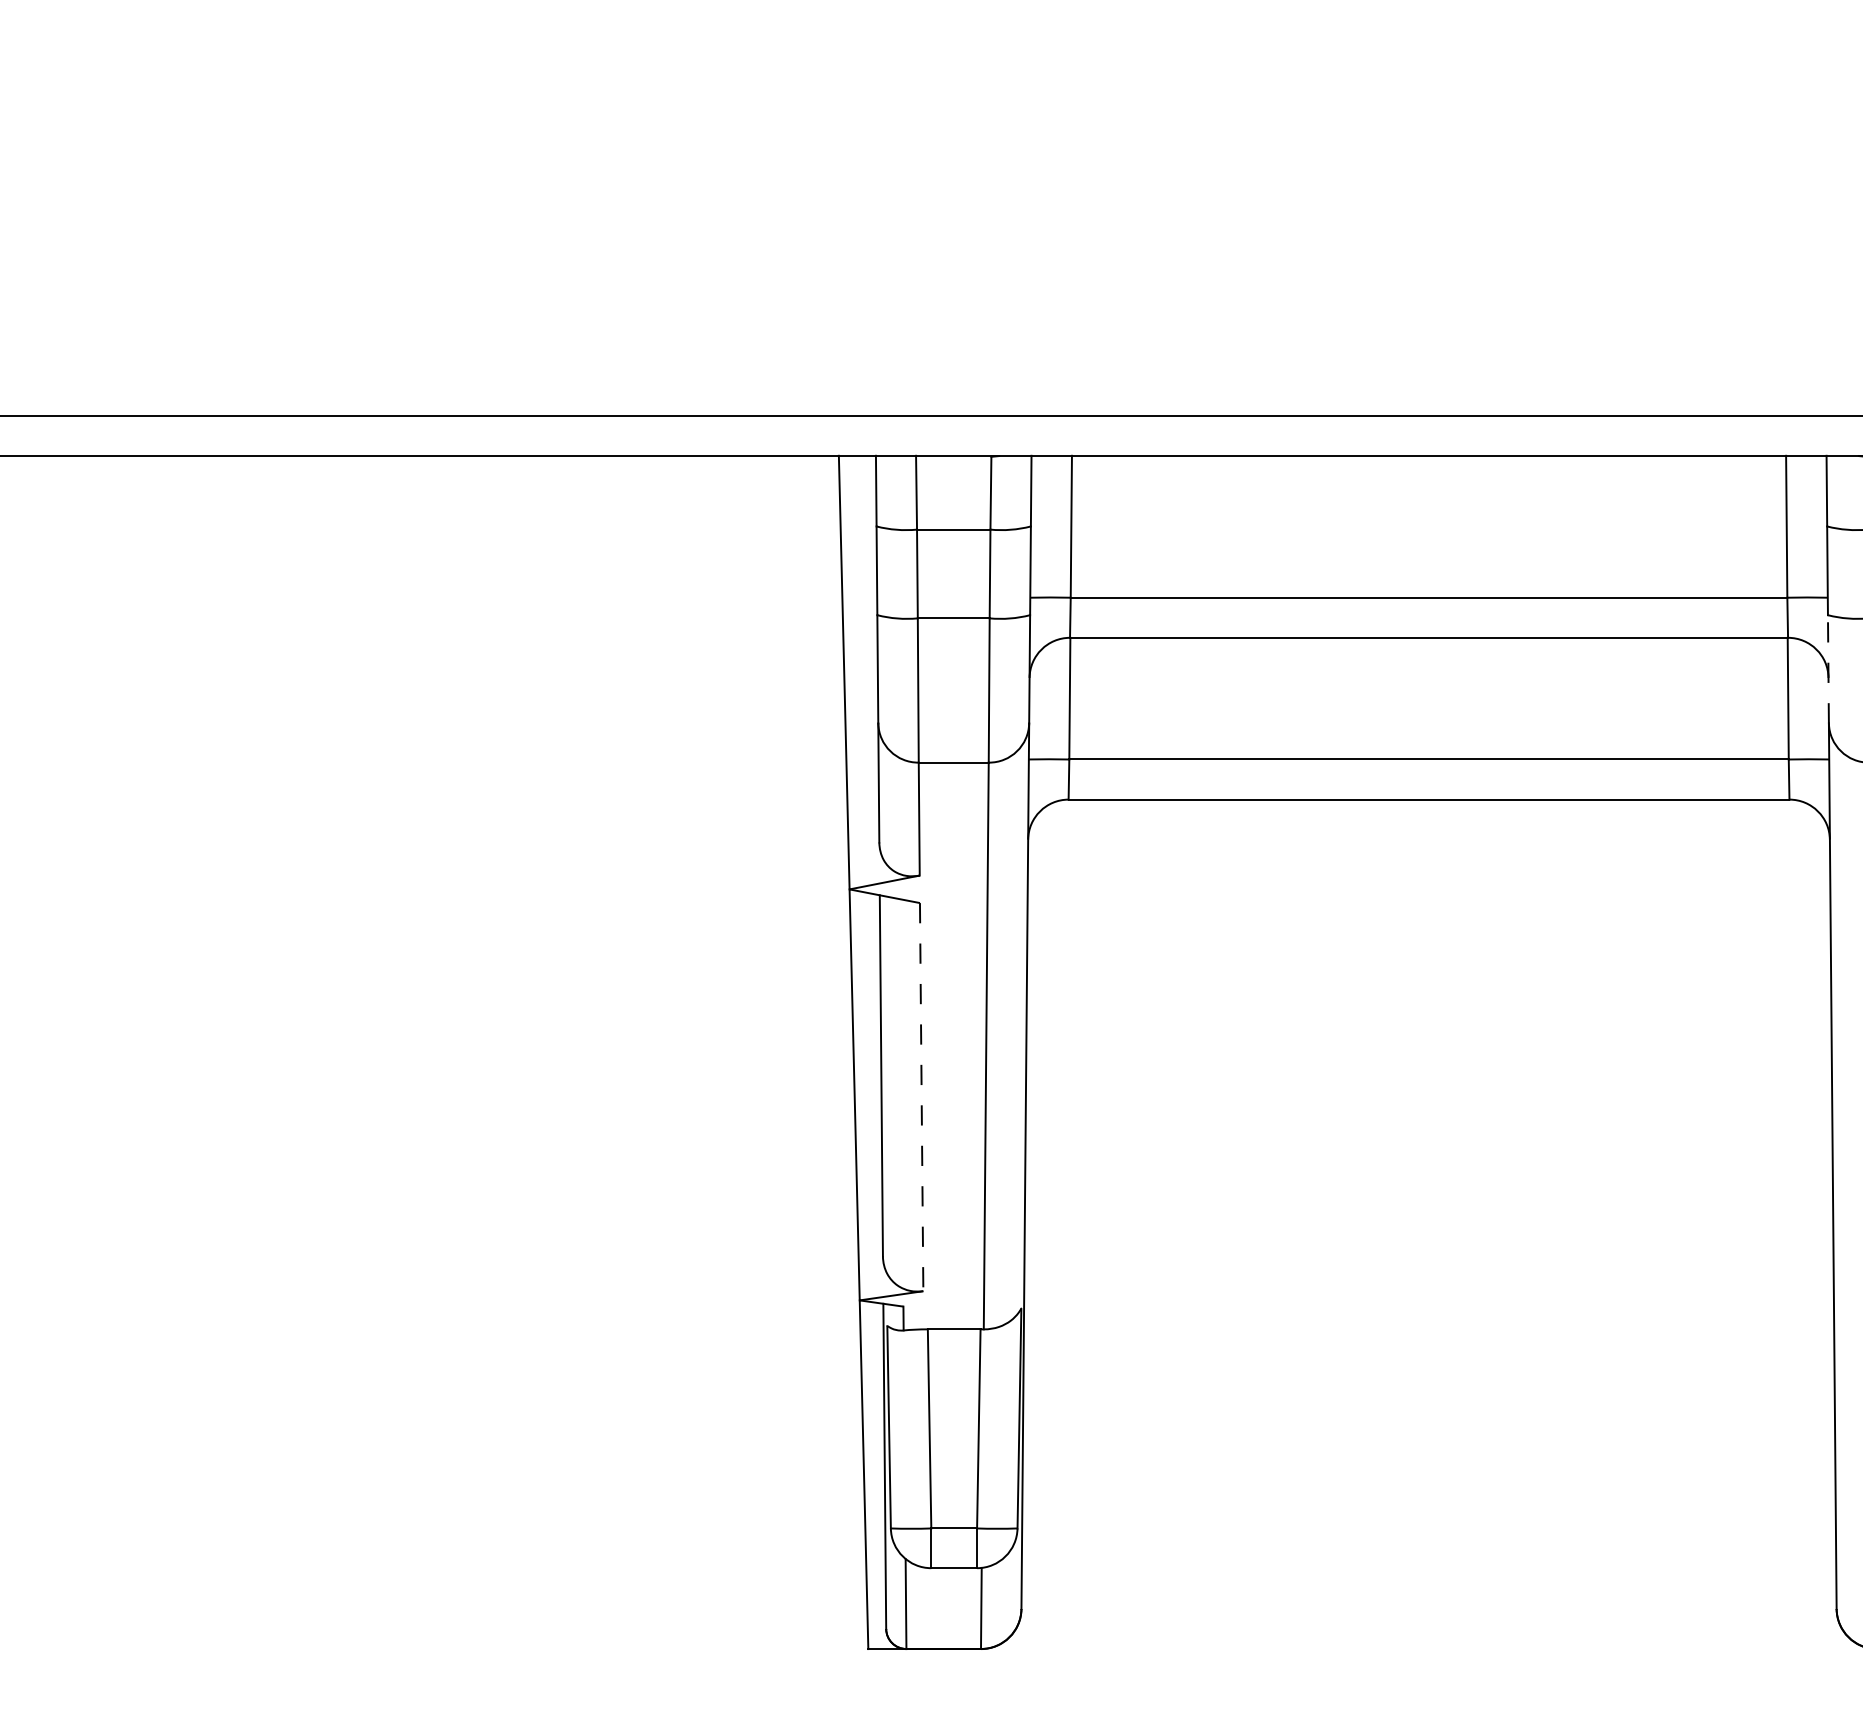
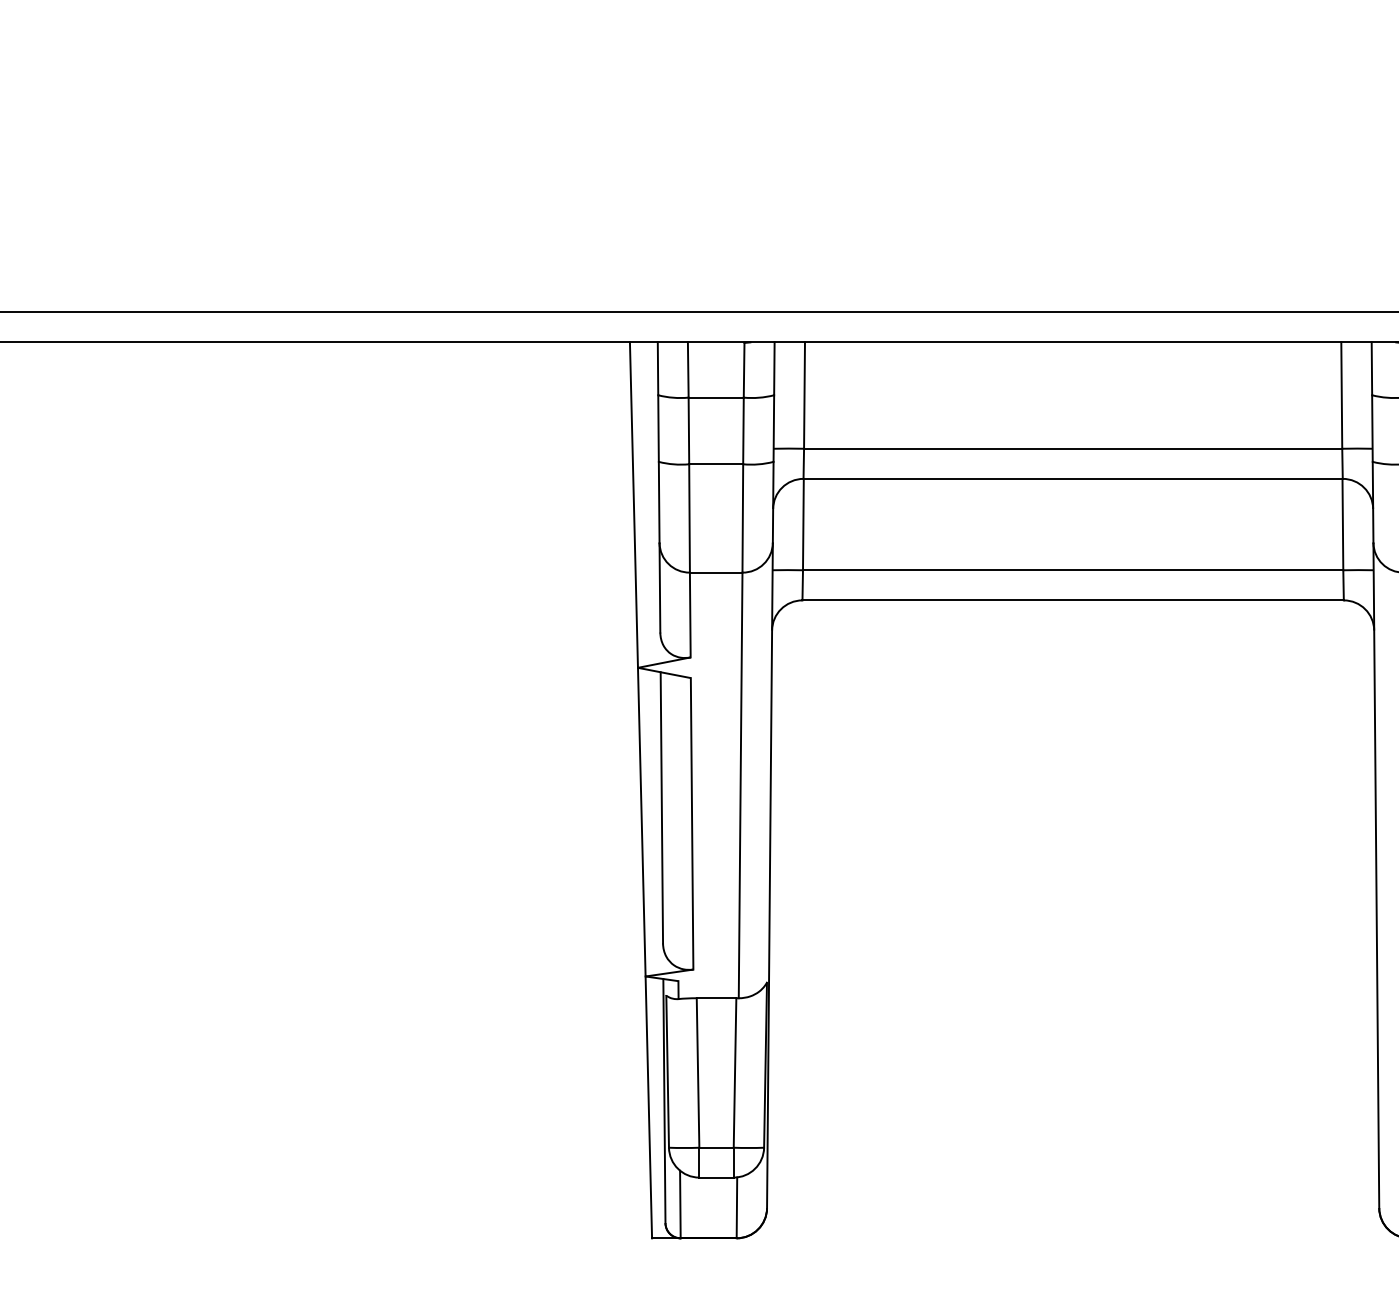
line: (1828, 668) -> (1373, 501), dashed -> solid
line: (921, 1097) -> (691, 824), dashed -> solid

